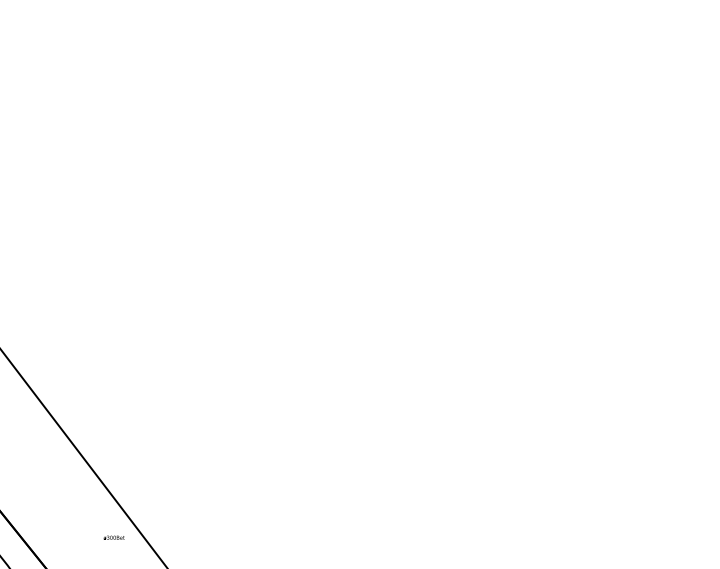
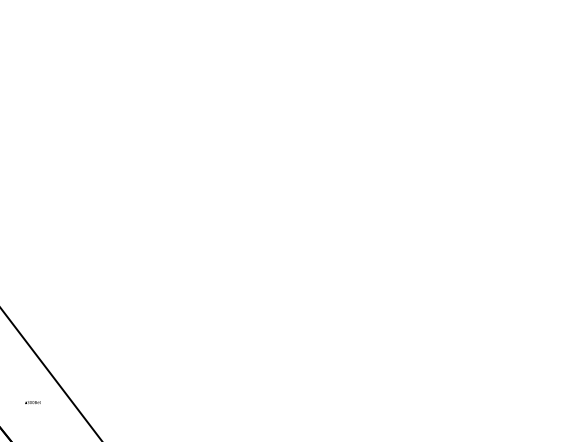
text: (113, 537) -> (32, 402), moved

